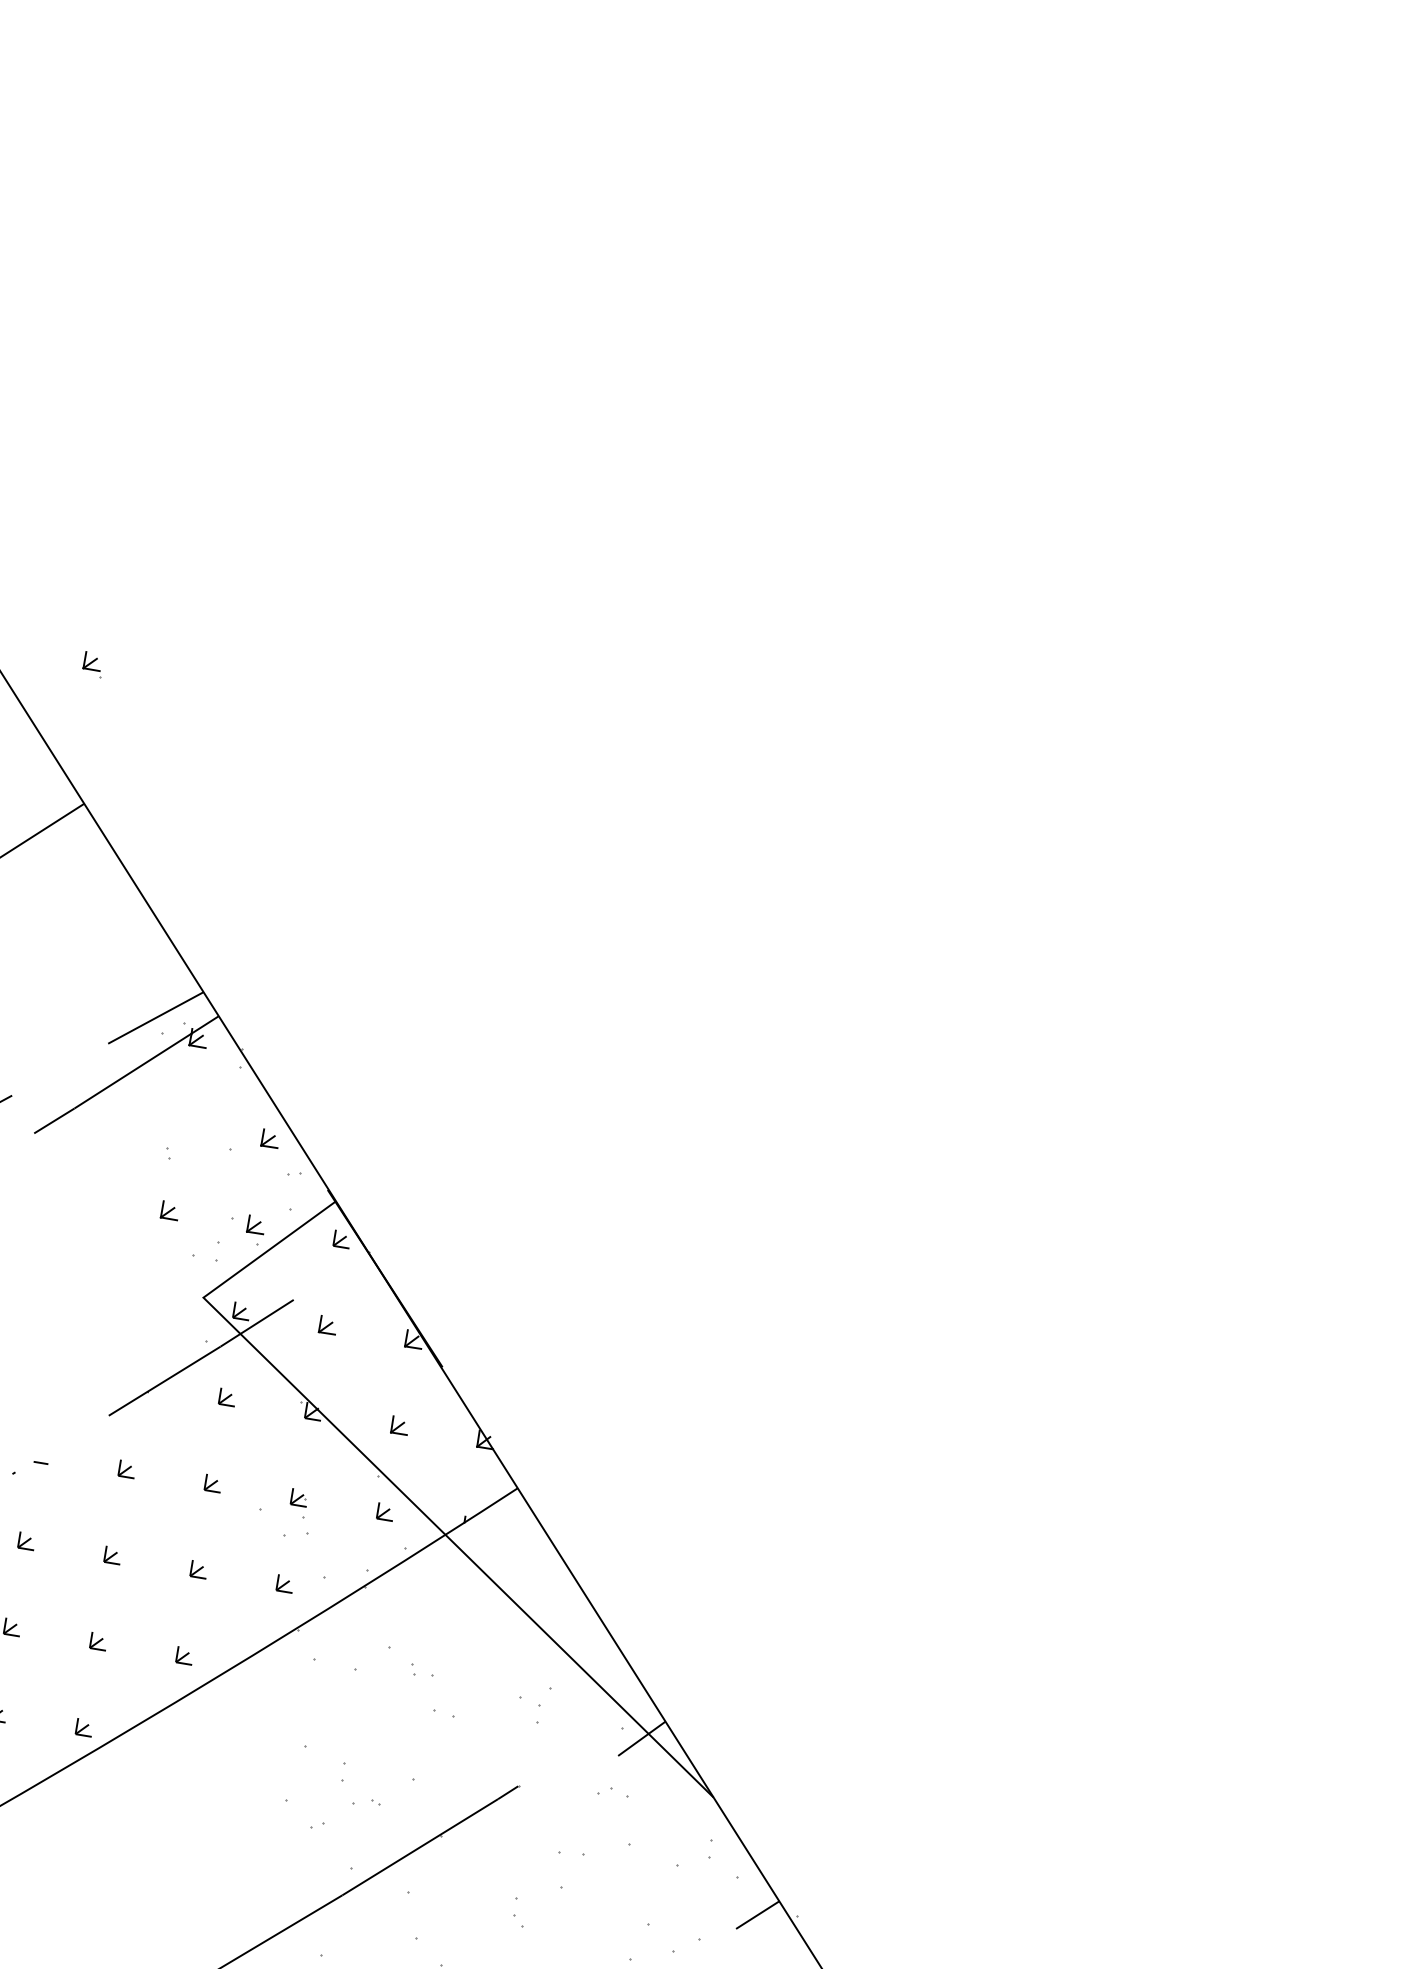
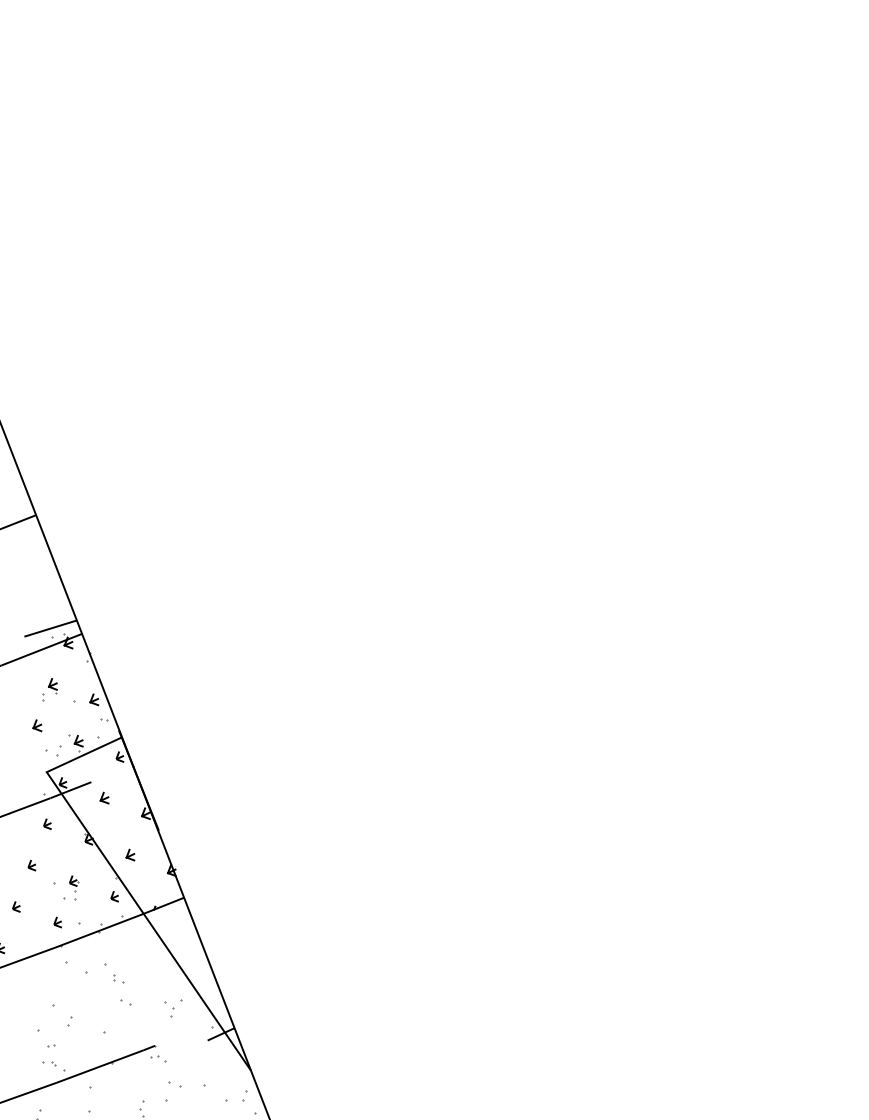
part: (89, 666) -> (52, 686), moved
part: (613, 1793) -> (158, 1058), moved
part: (367, 1803) -> (49, 1063), moved

